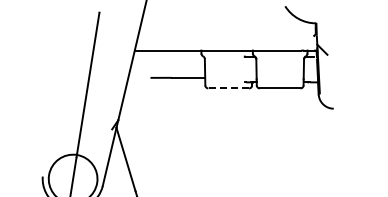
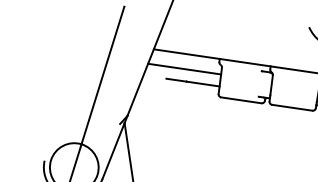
line: (167, 65) -> (184, 68), added
line: (228, 88) -> (241, 100), dashed -> solid

